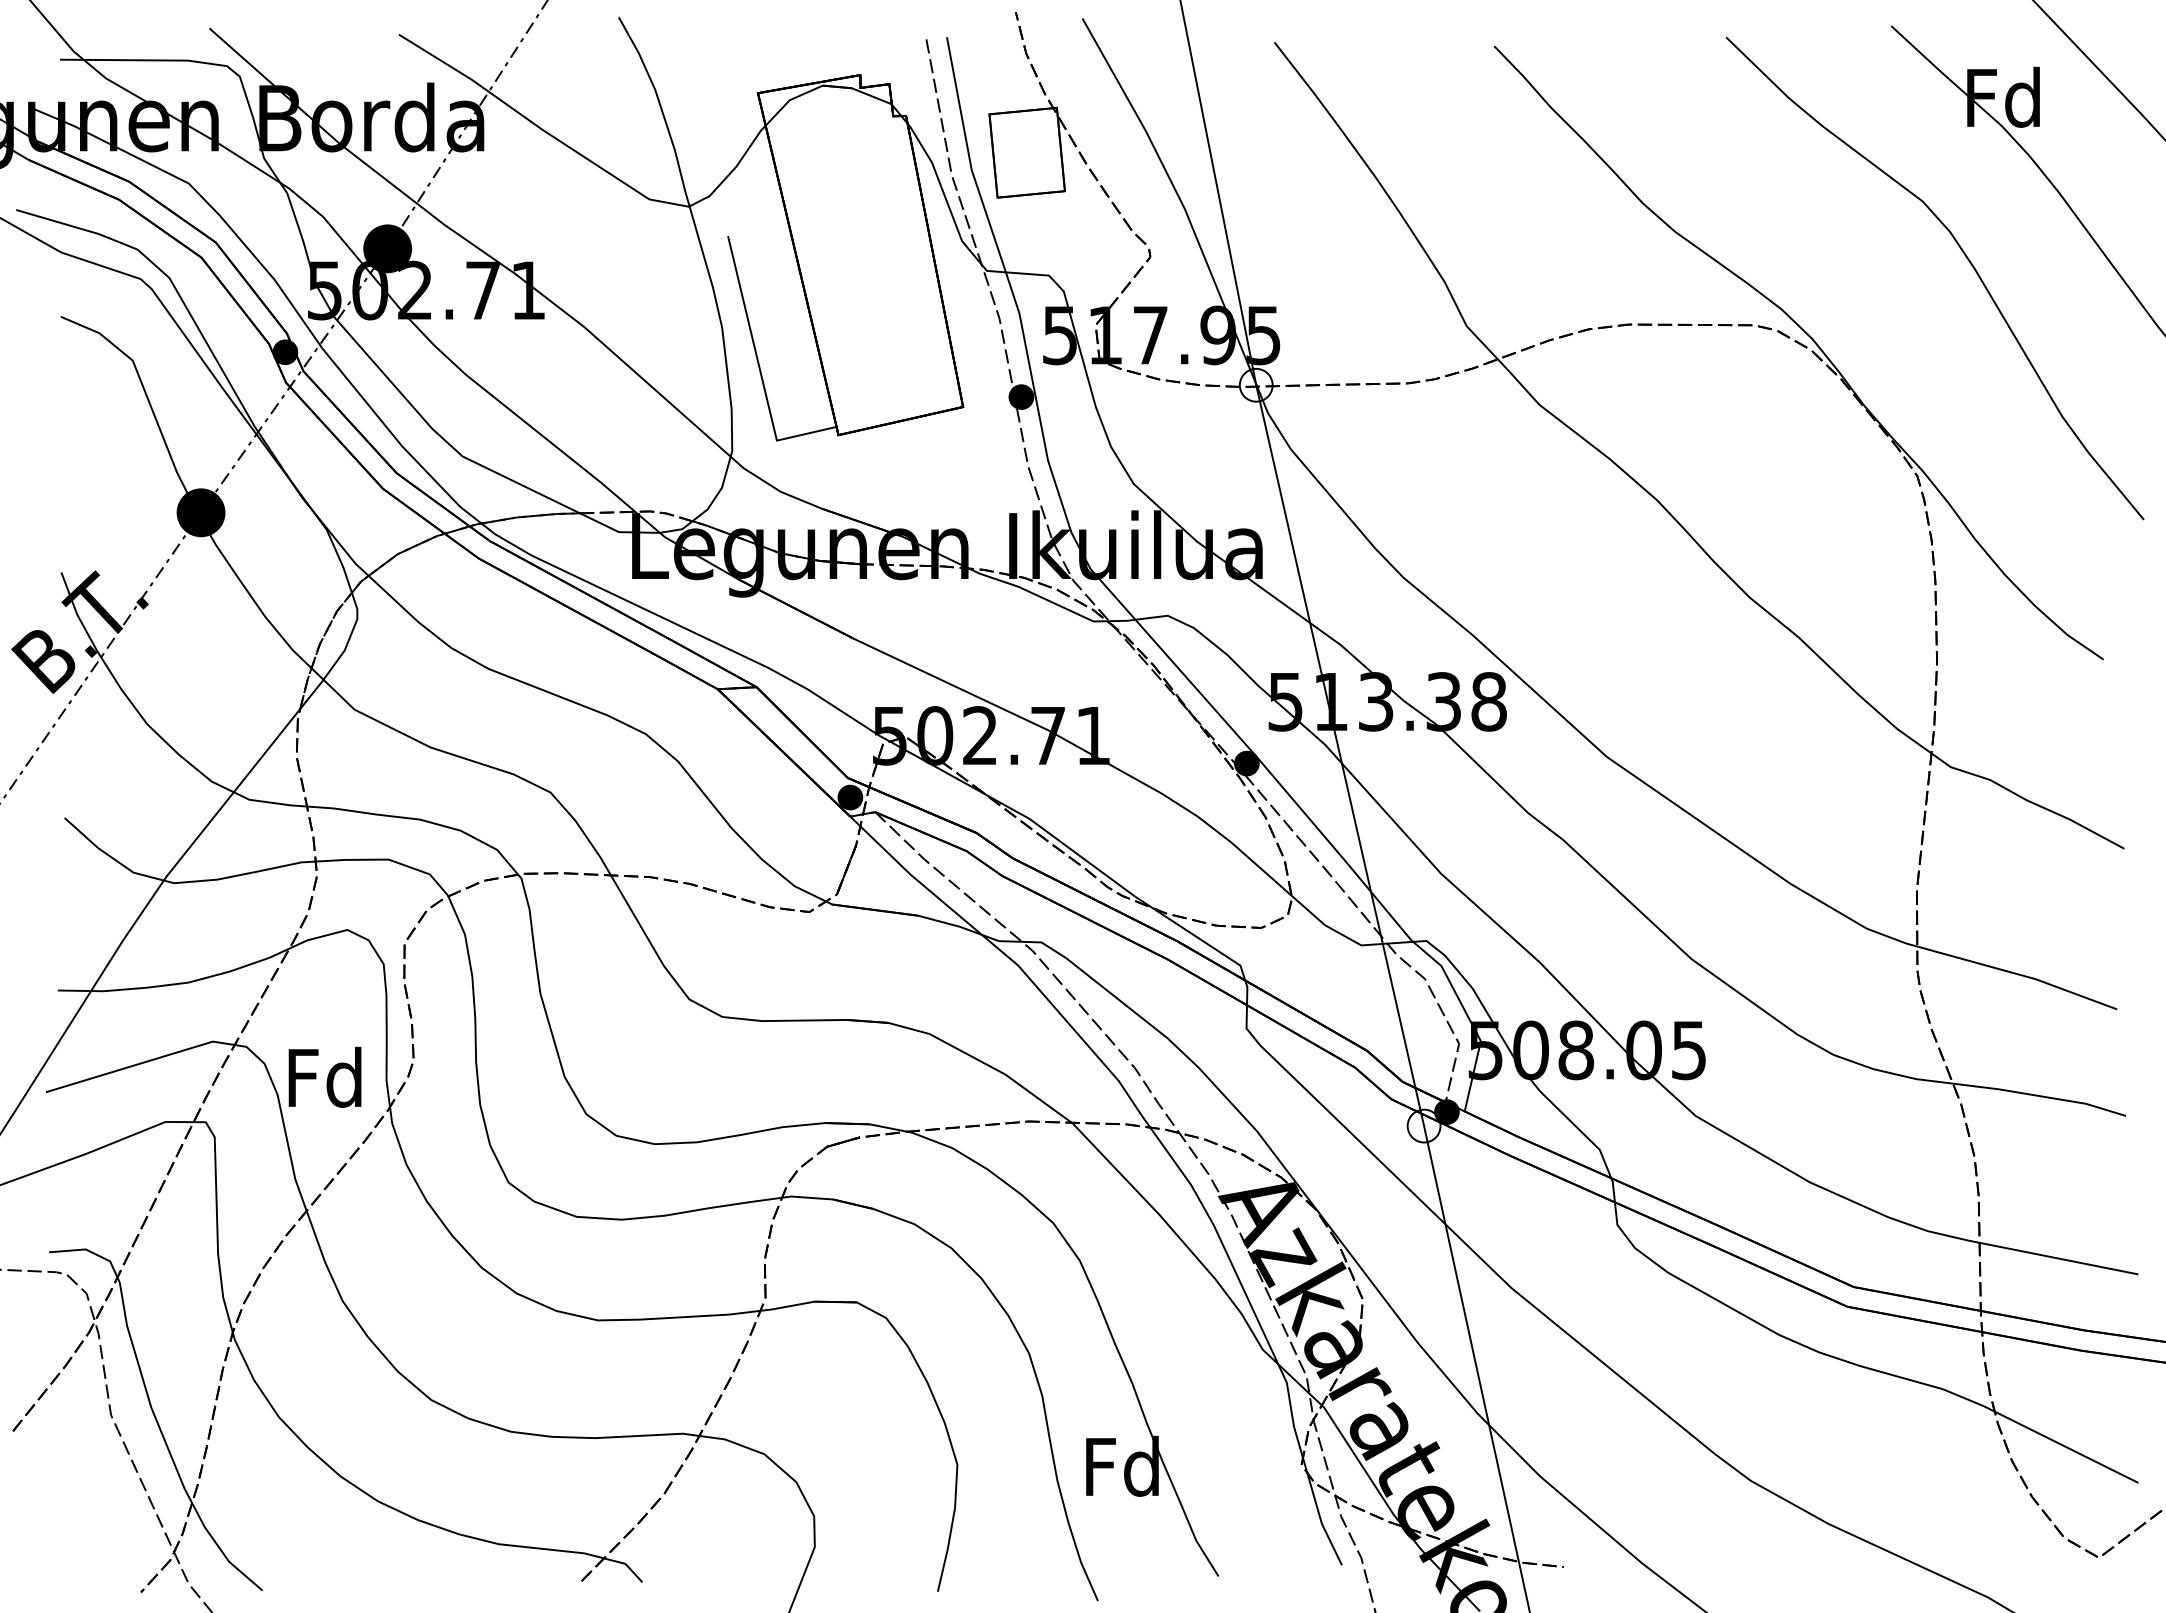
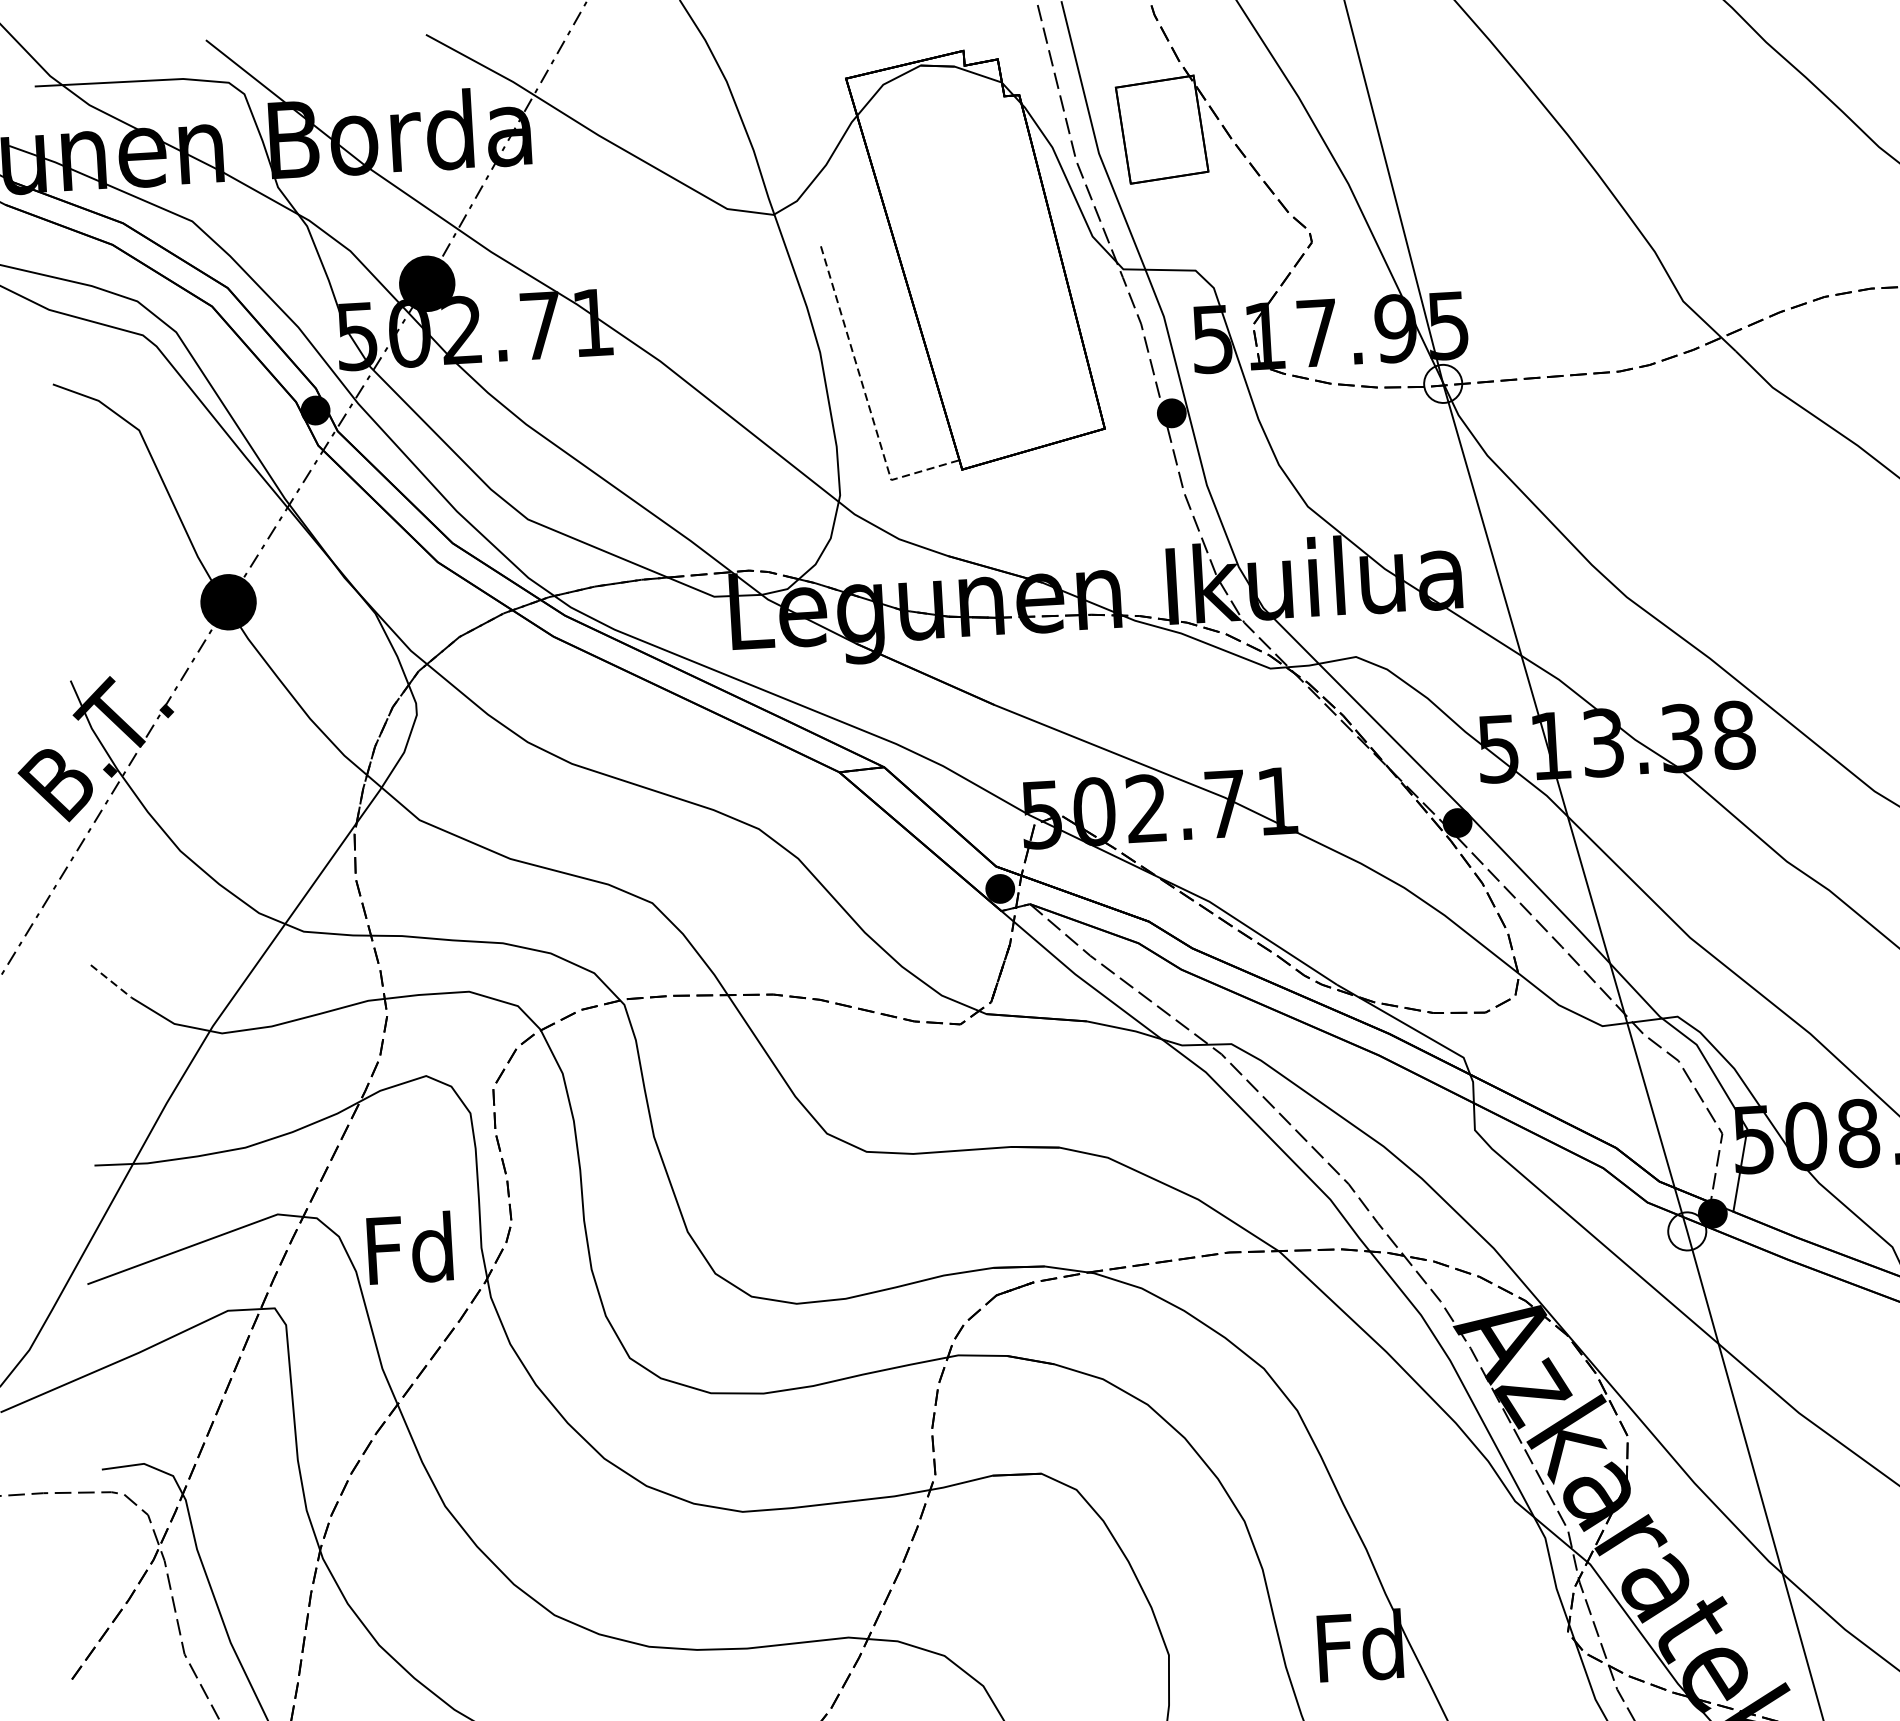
line: (759, 368) -> (866, 397), solid -> dashed
line: (81, 833) -> (111, 981), solid -> dashed

